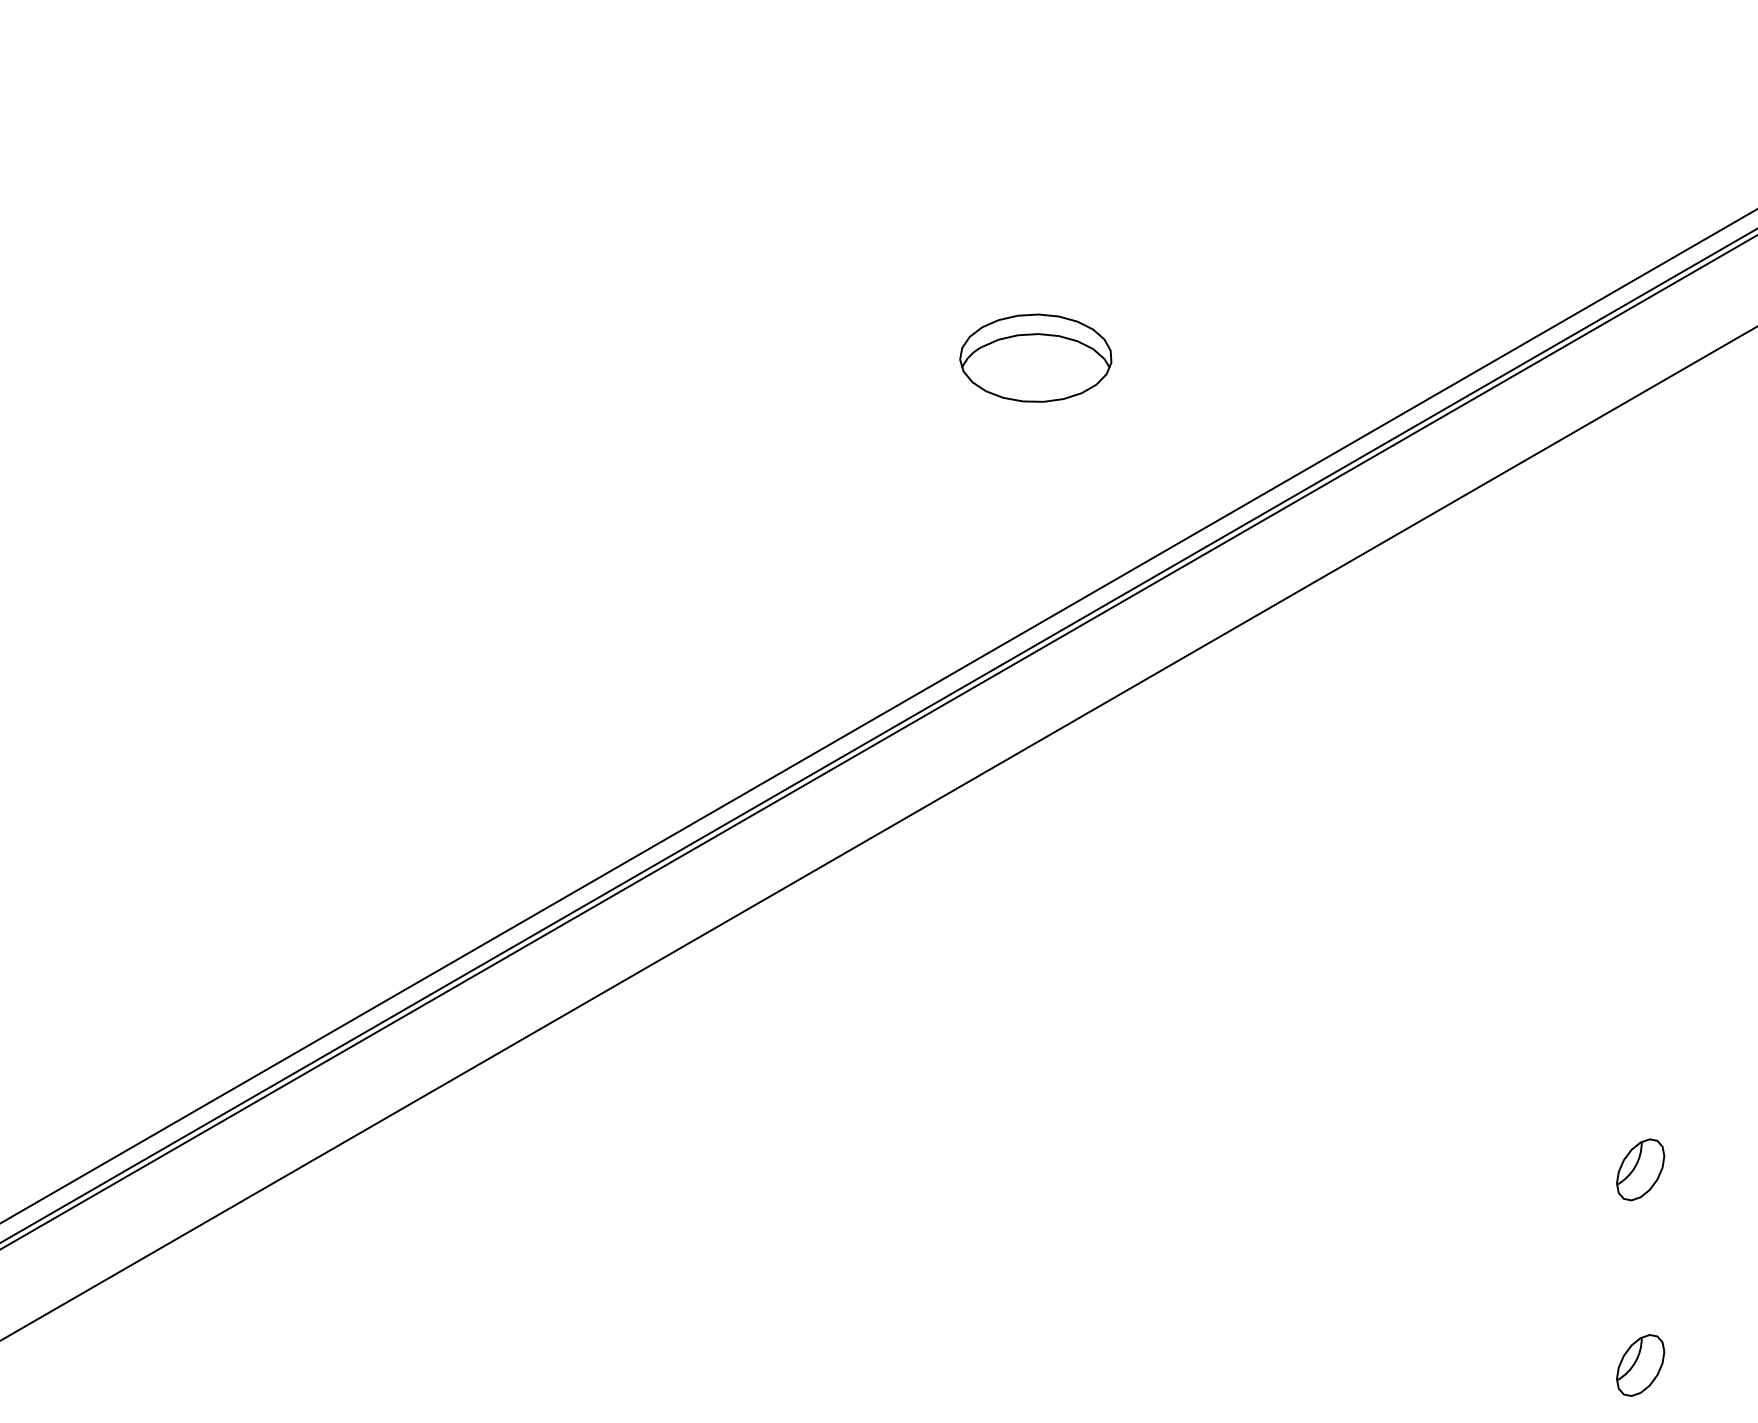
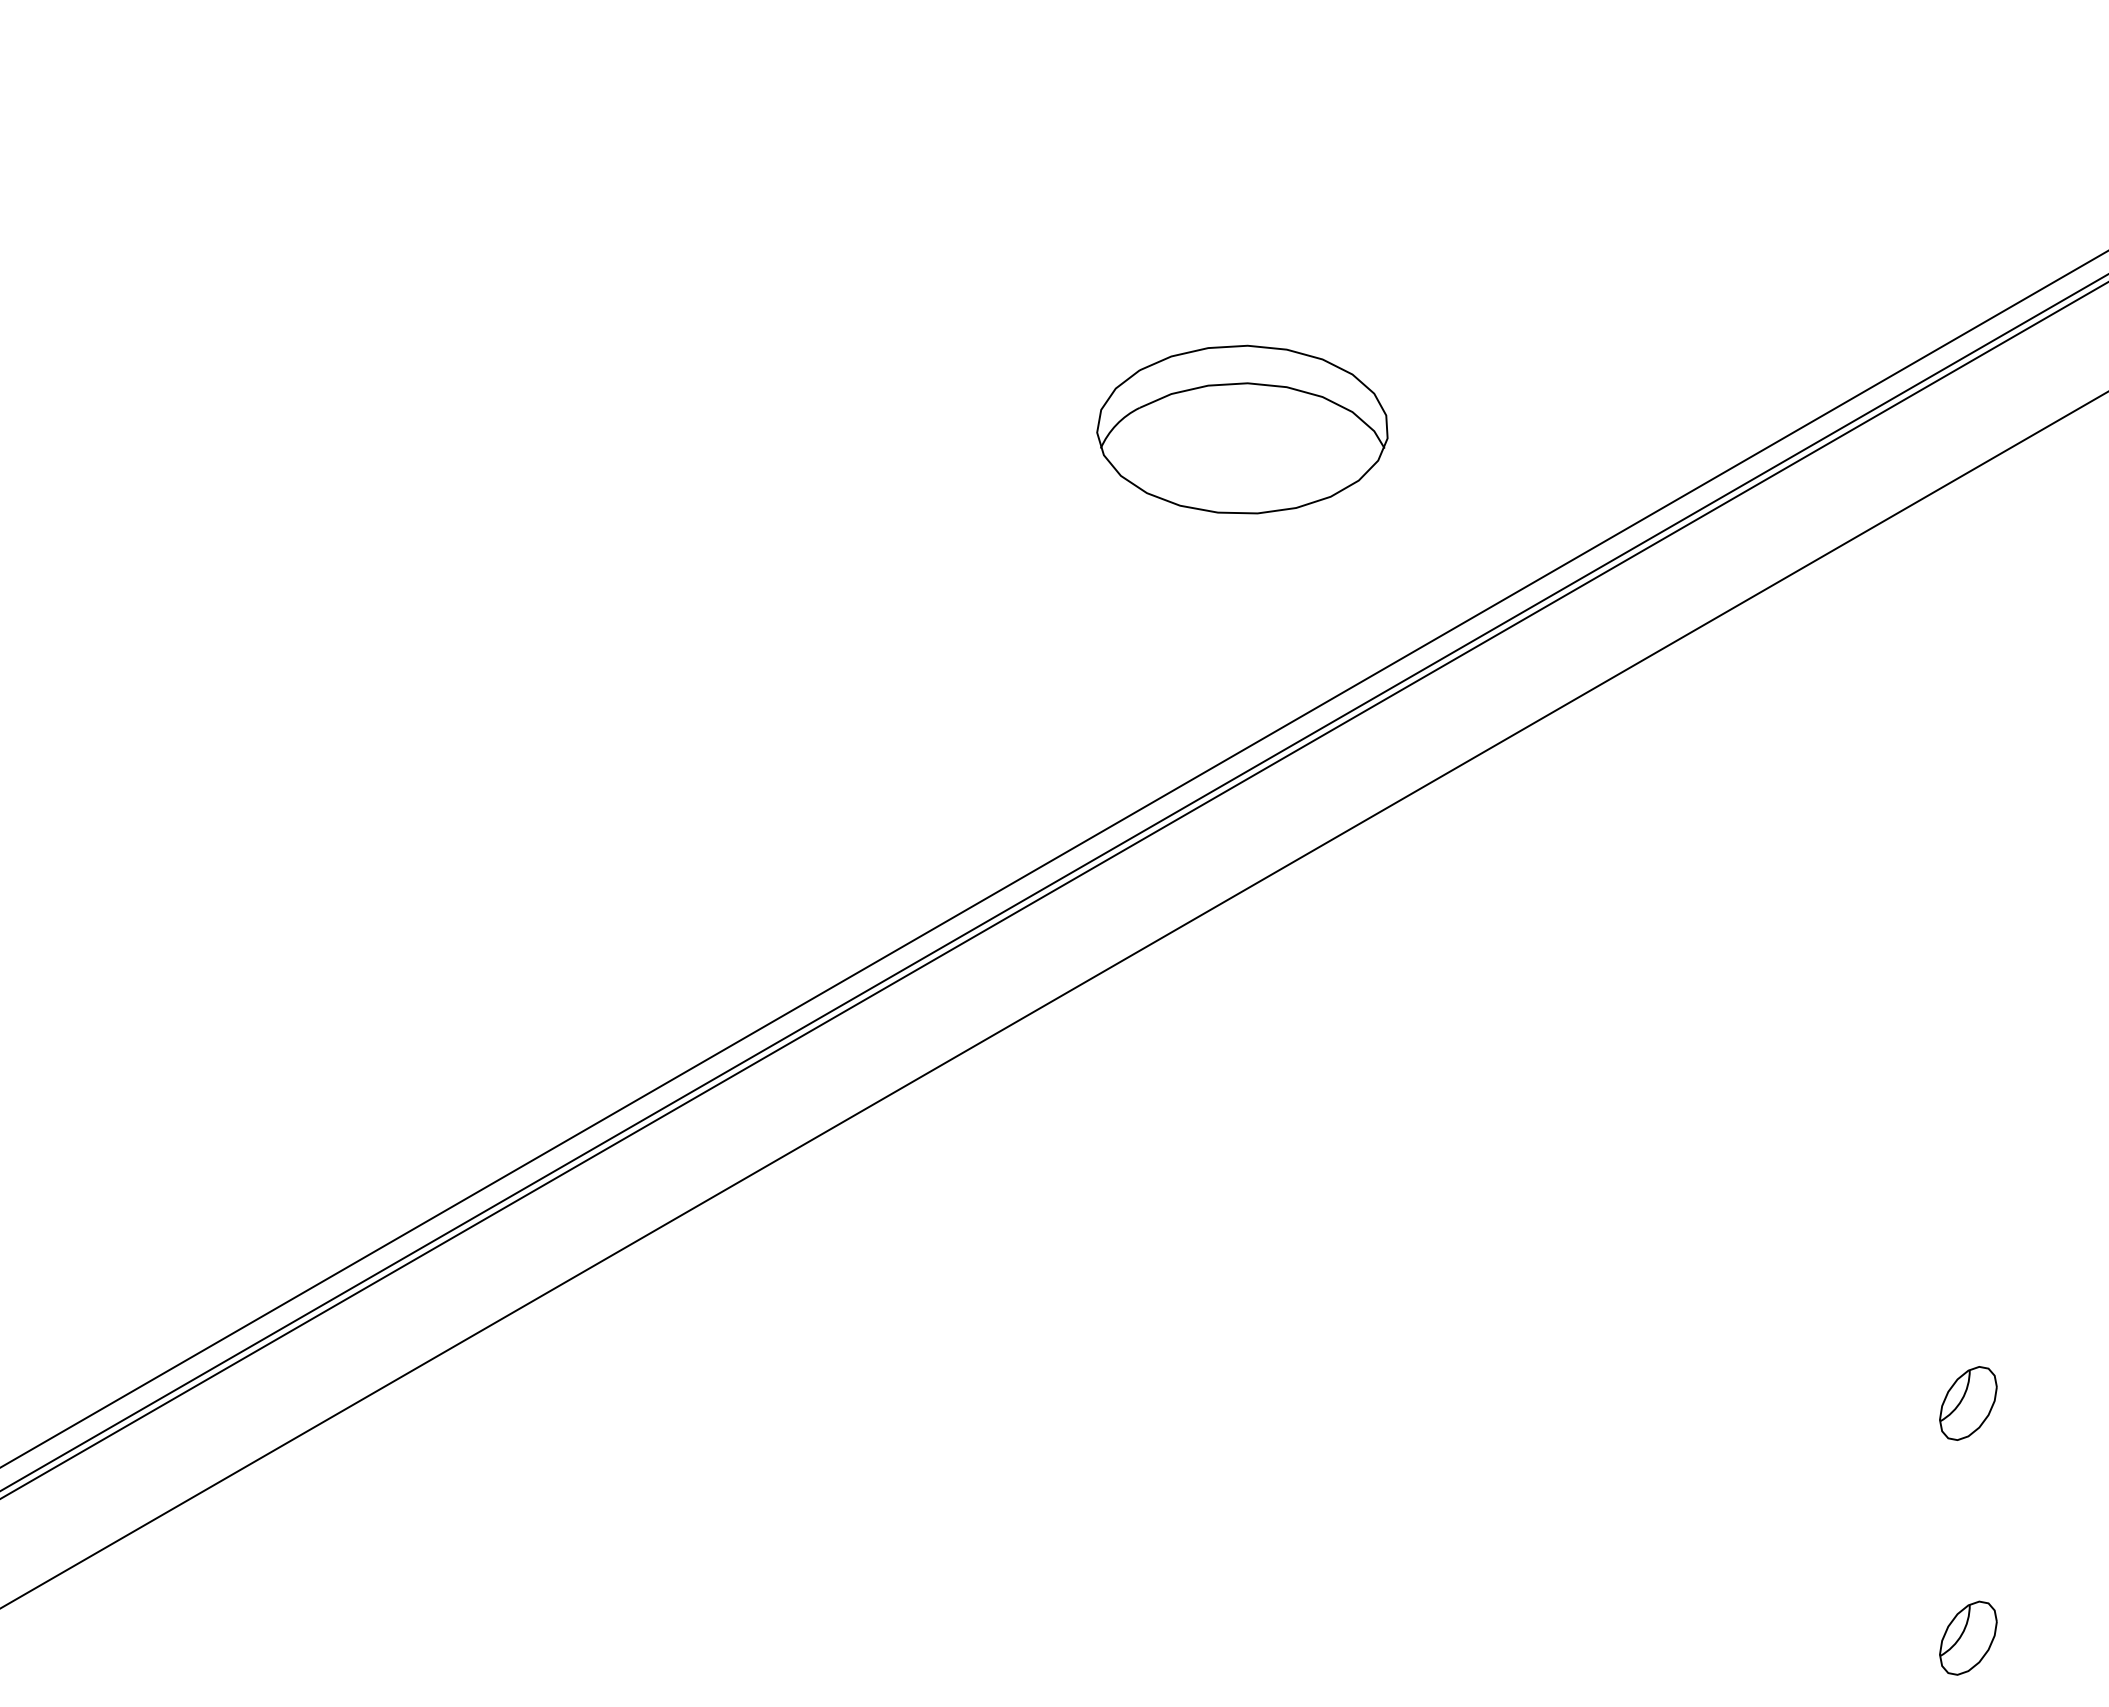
part: (1035, 358) -> (1242, 429), size x1.6

